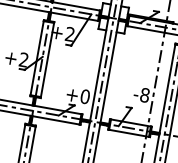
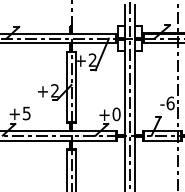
text: (144, 95) -> (170, 103), -8 -> -6

